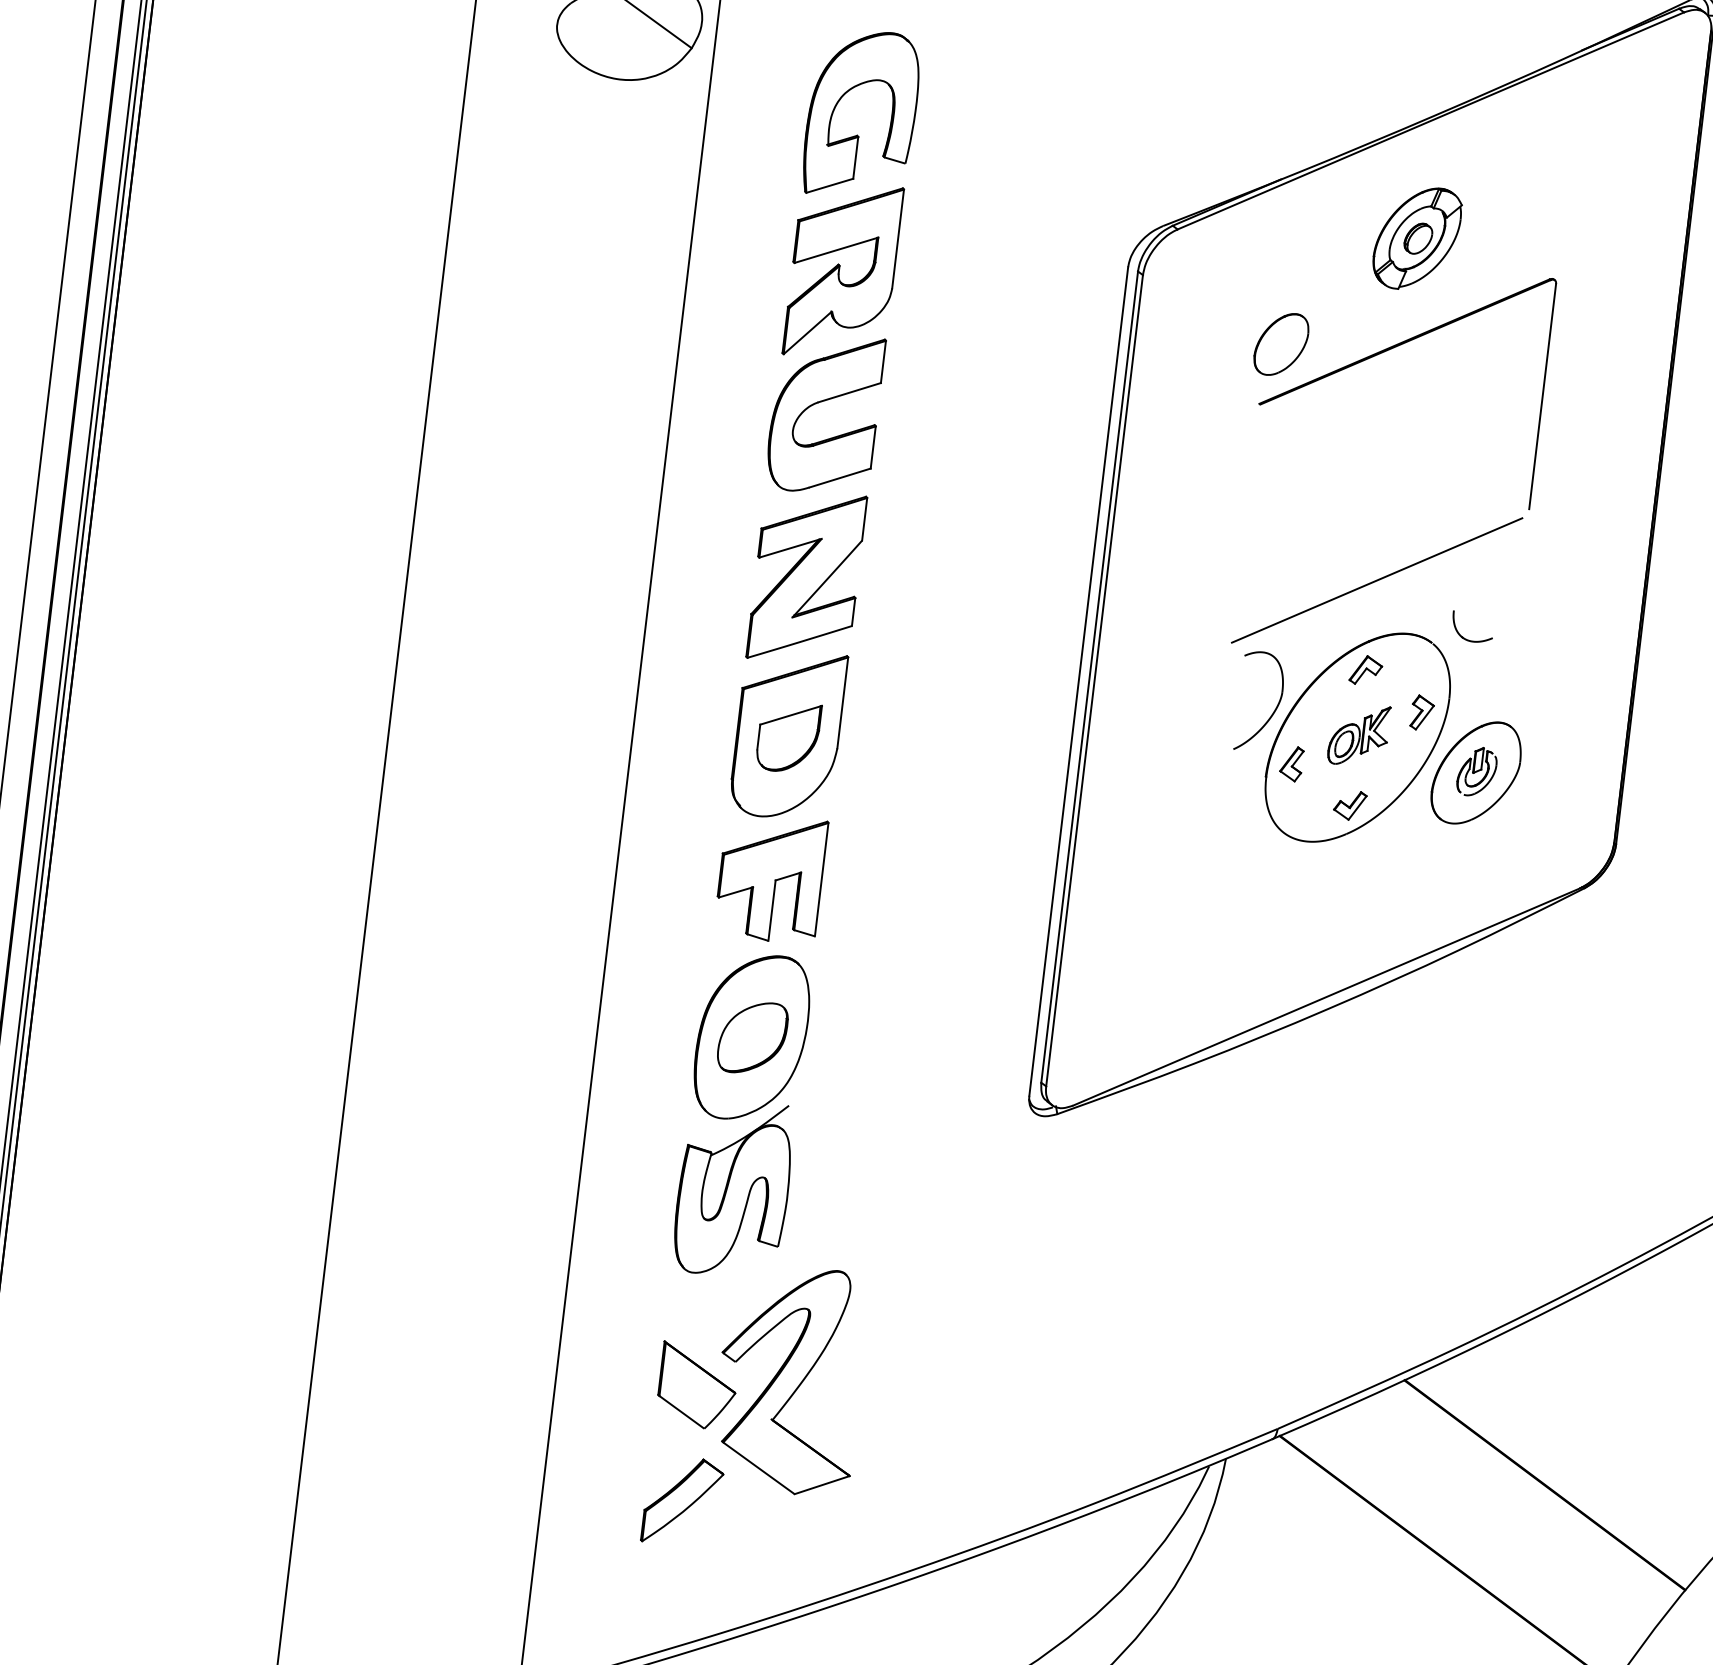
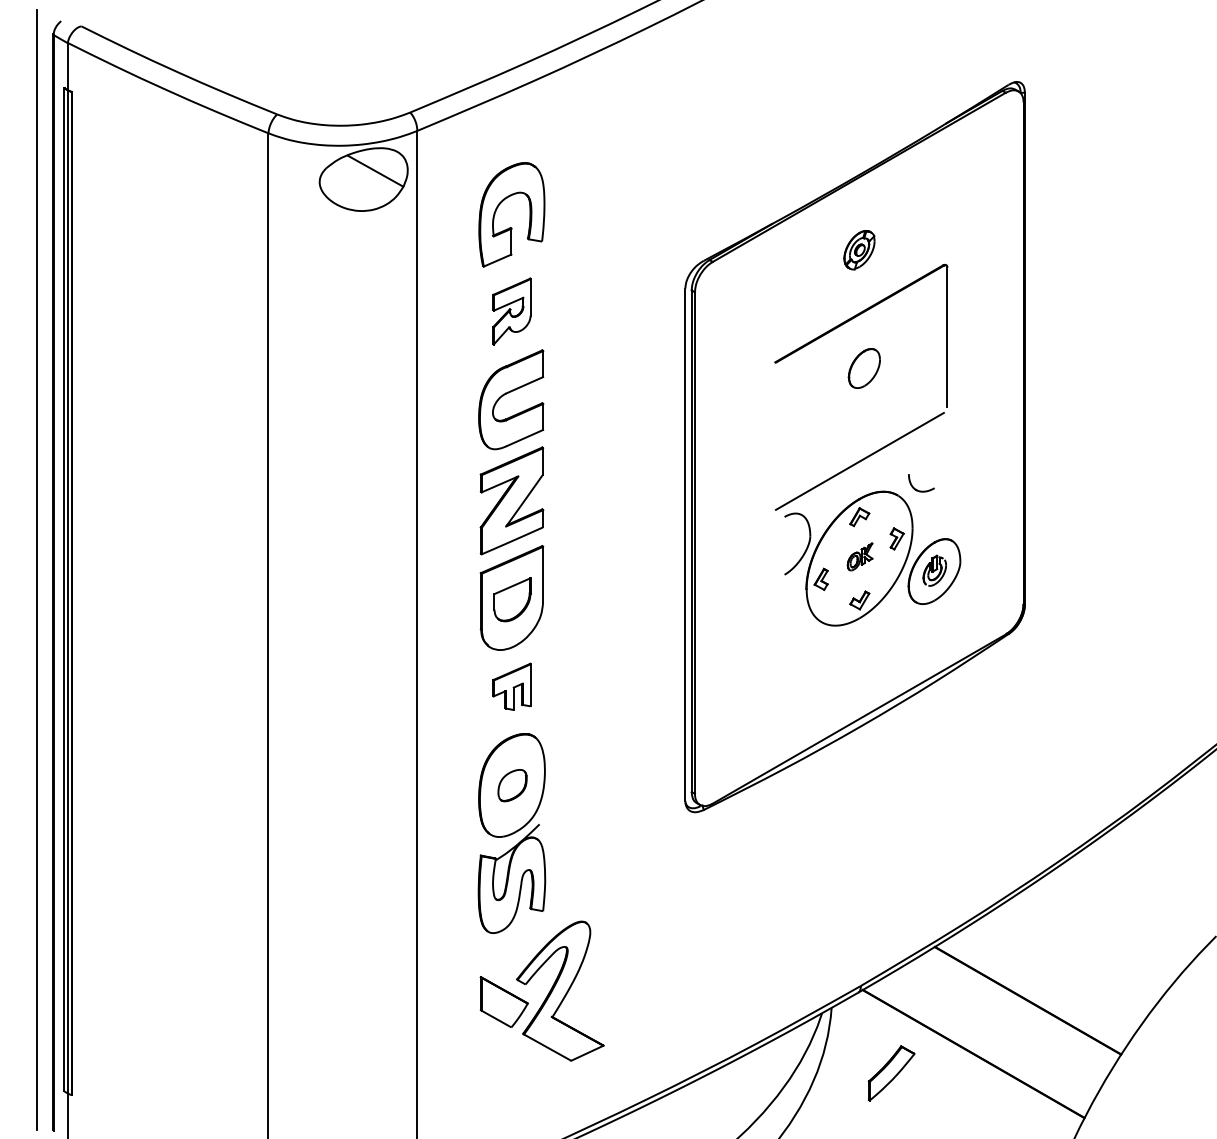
part: (1417, 239) -> (859, 250), size x0.6
part: (842, 270) -> (511, 311), size x0.6
part: (1279, 344) -> (863, 368), moved
part: (1358, 734) -> (859, 556), size x0.7
part: (770, 877) -> (511, 686), size x0.6
part: (752, 1037) -> (512, 785), size x0.7
part: (682, 1501) -> (891, 1073), moved

